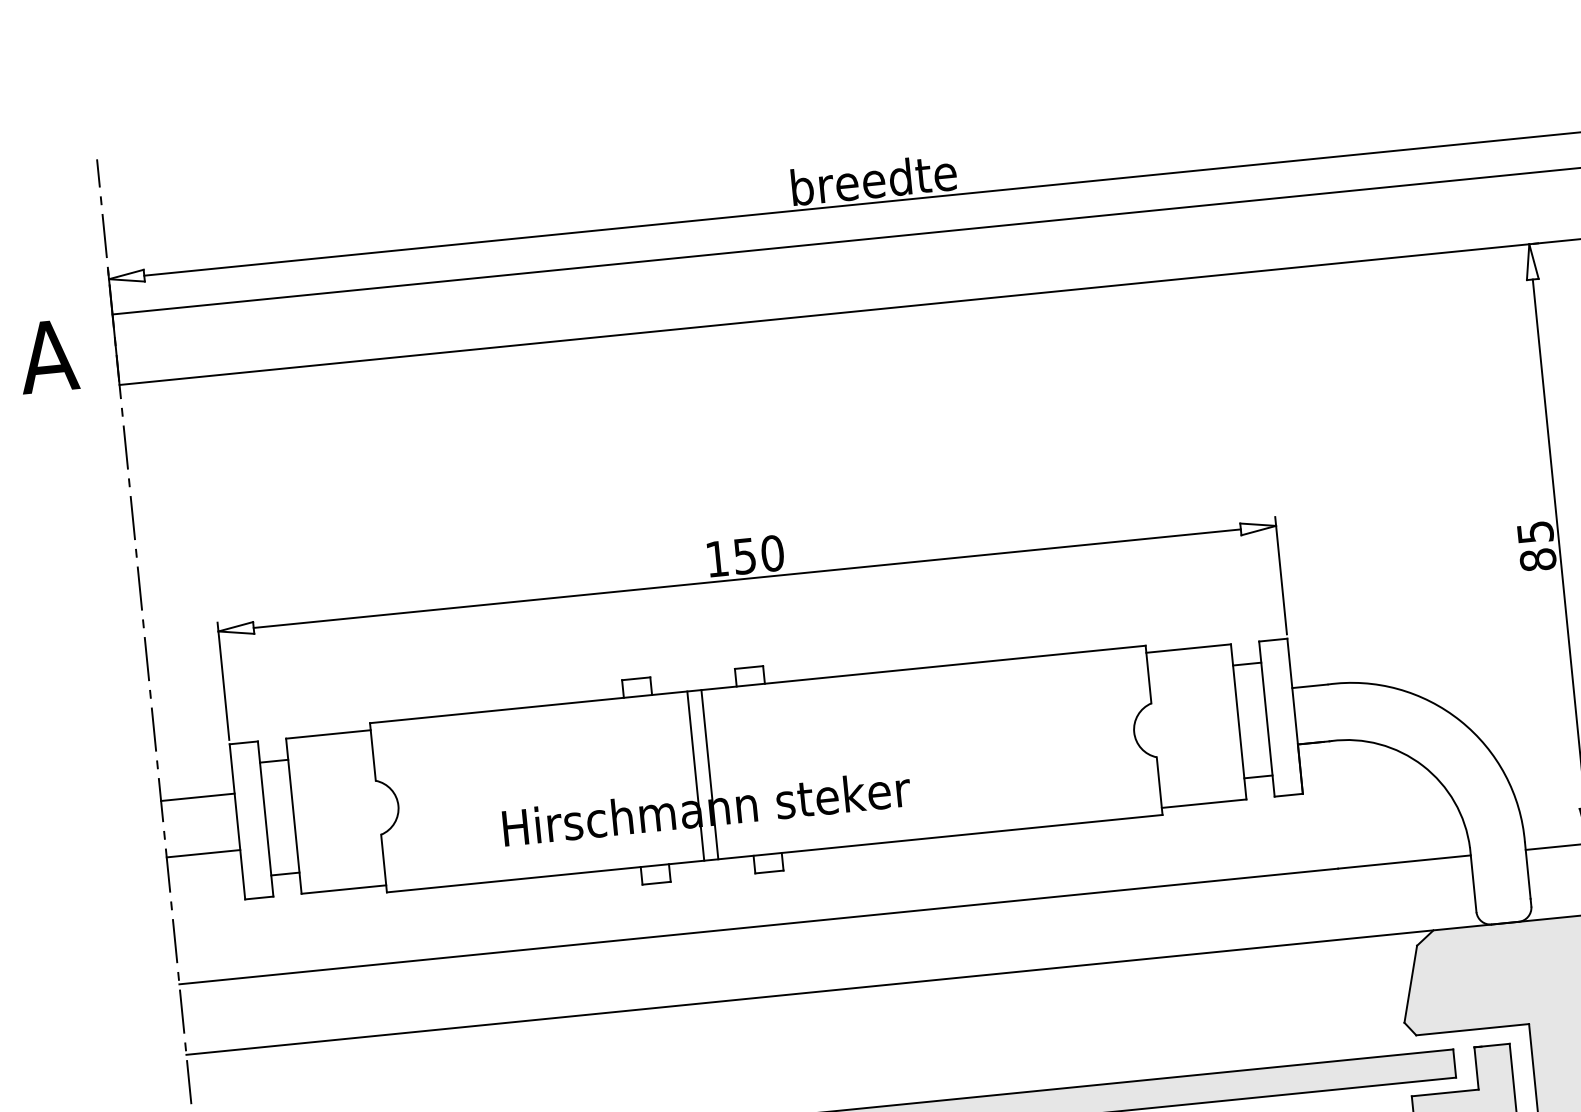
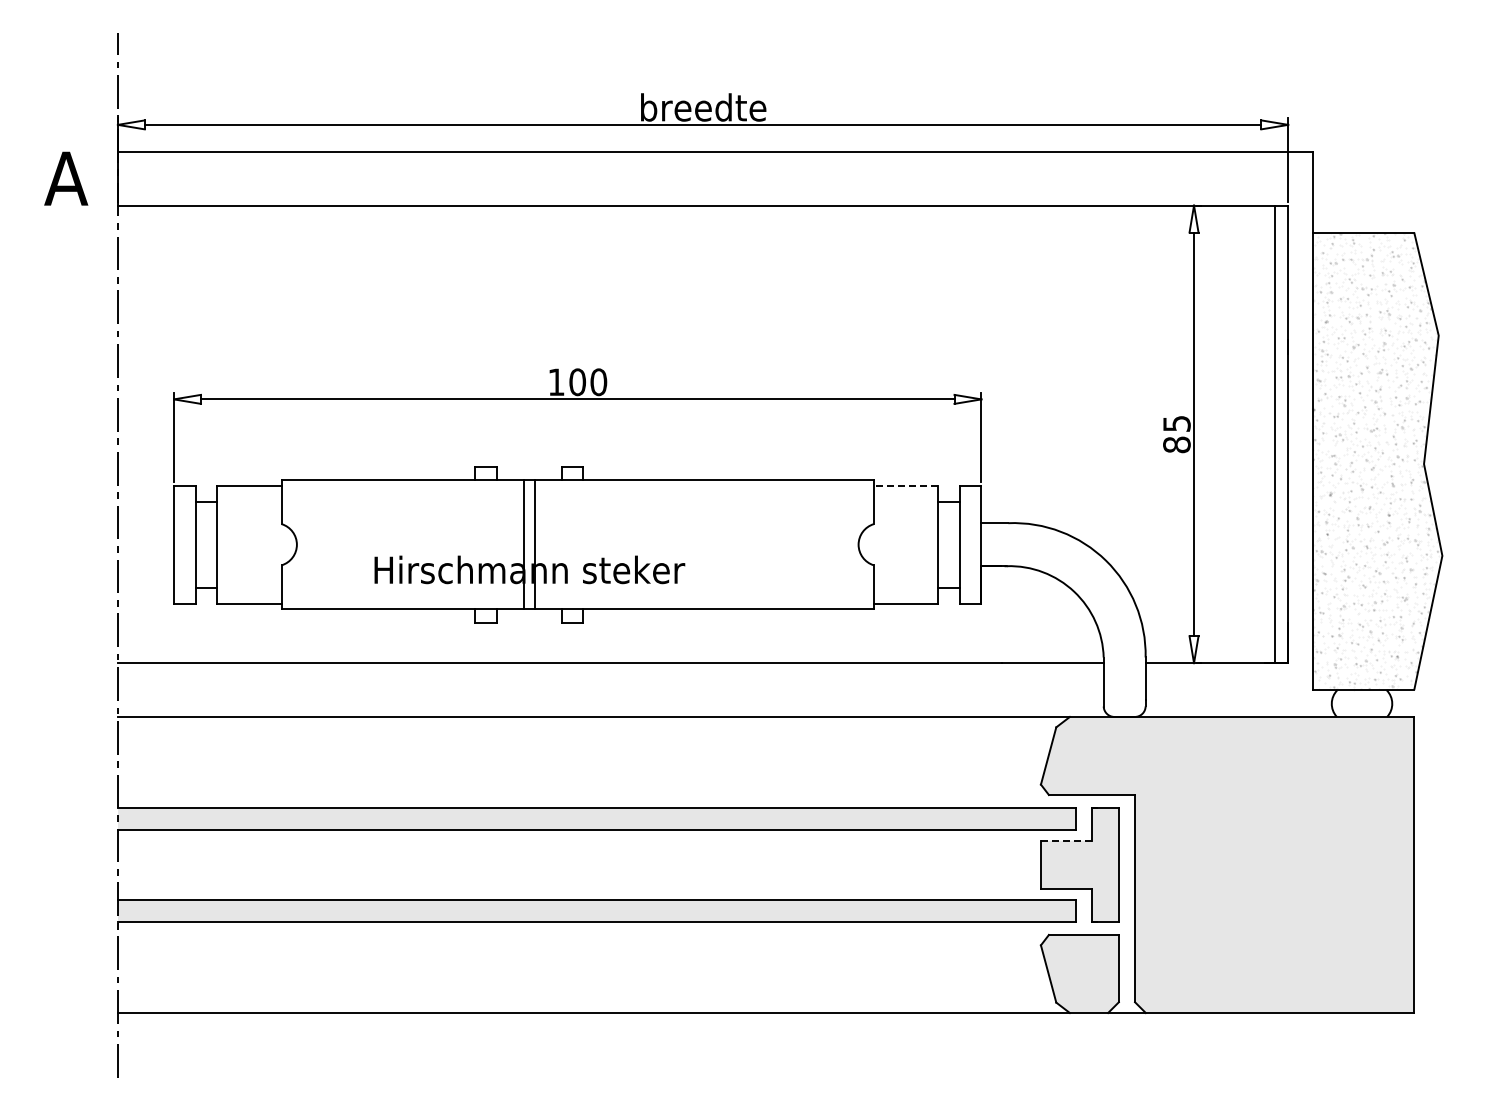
text: (744, 556) -> (577, 382), 150 -> 100
line: (1187, 648) -> (905, 485), solid -> dashed
line: (197, 797) -> (145, 523), removed
line: (202, 854) -> (145, 566), removed
line: (1445, 1092) -> (1066, 840), solid -> dashed

